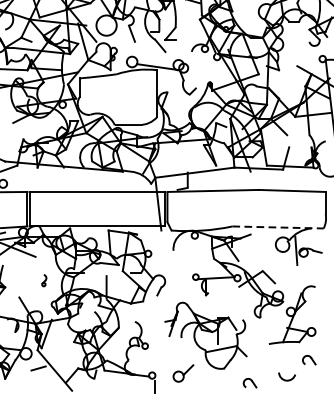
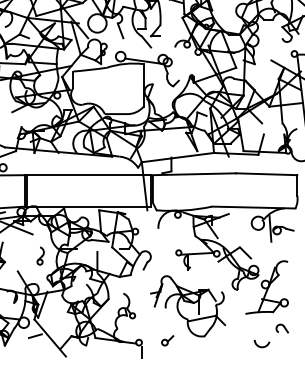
line: (277, 227) -> (253, 207), dashed -> solid
part: (44, 280) -> (40, 255), size x1.67
part: (183, 373) -> (167, 340), size x0.62
part: (250, 383) -> (228, 349), removed

